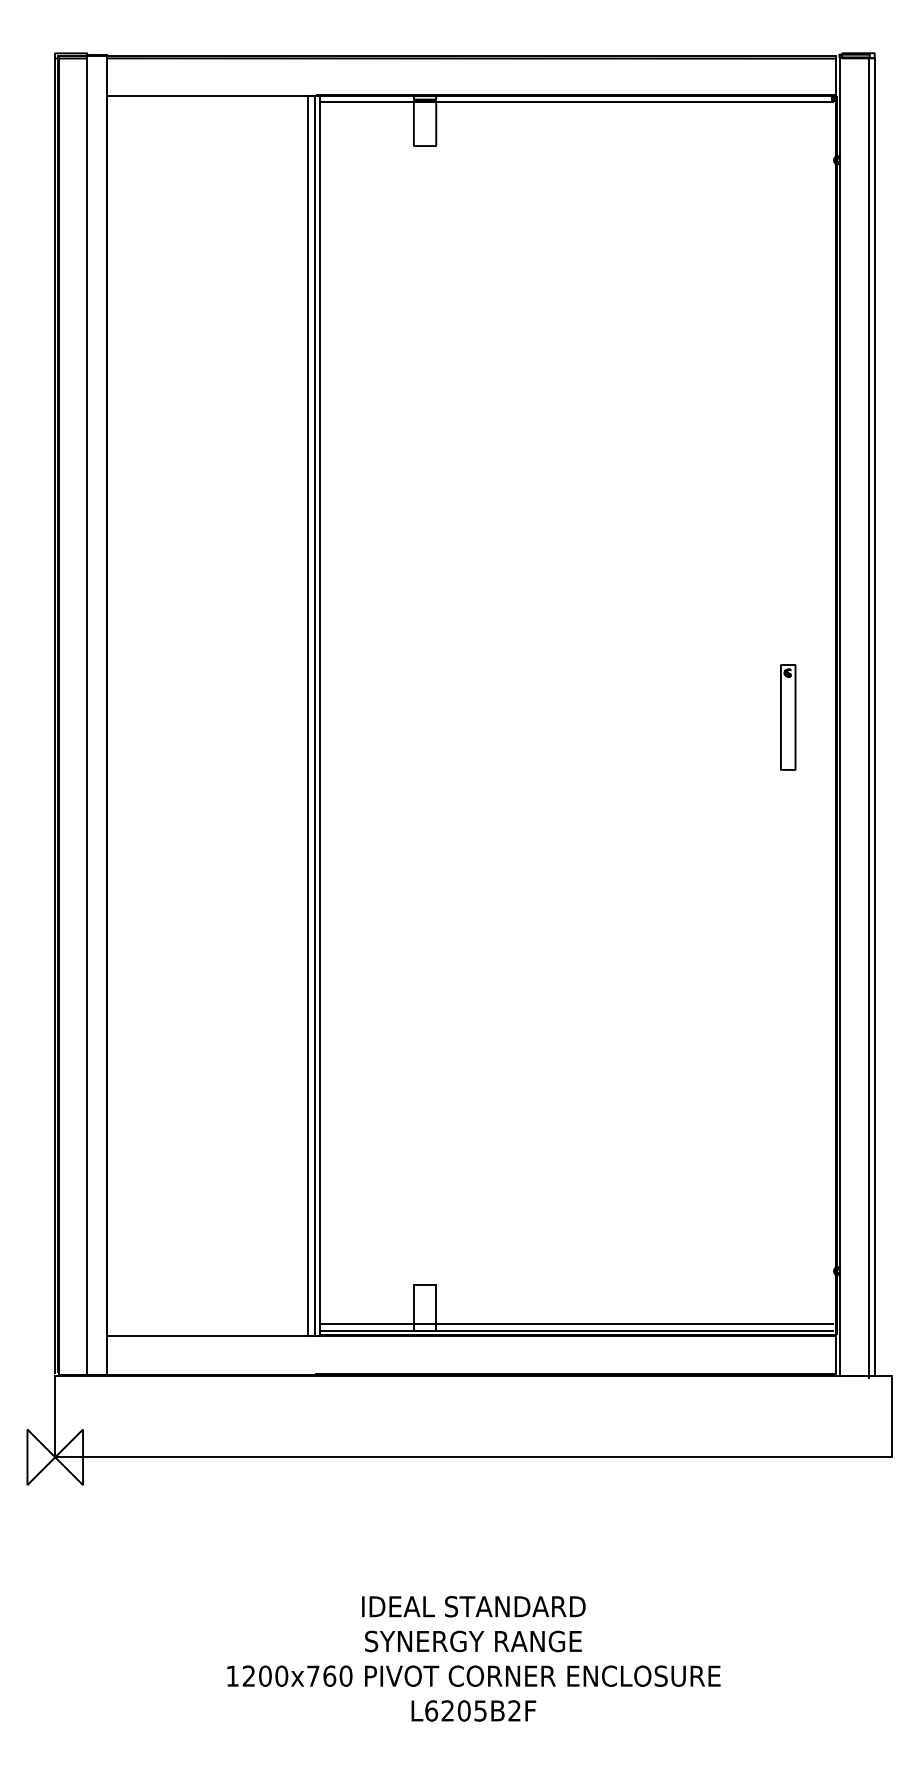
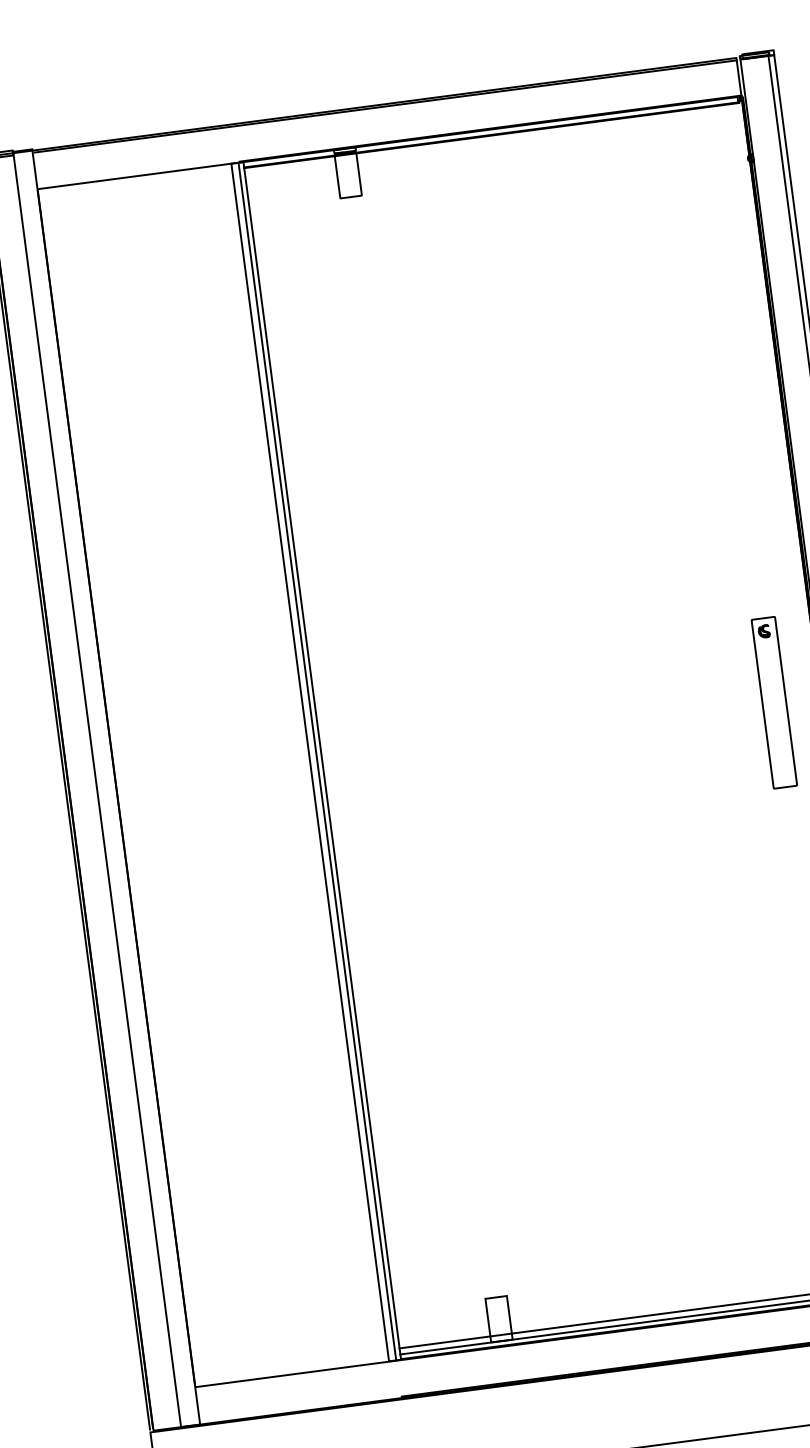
part: (788, 717) -> (774, 702), size x1.67

